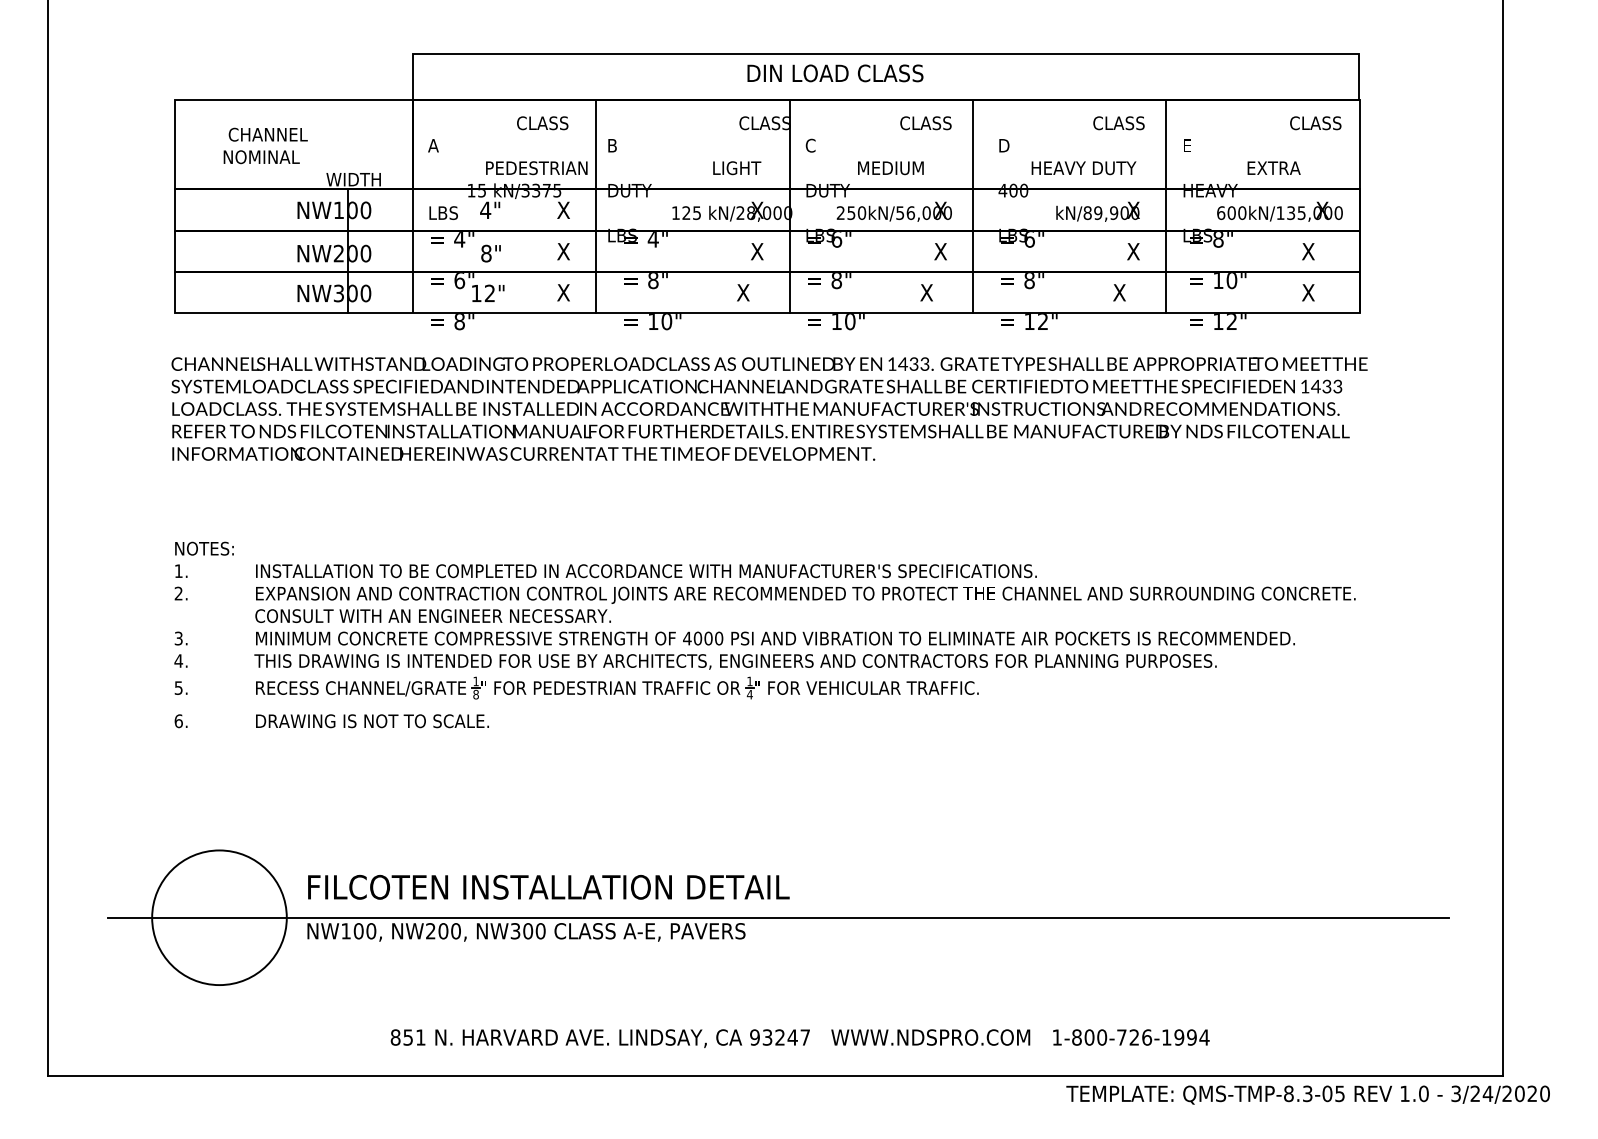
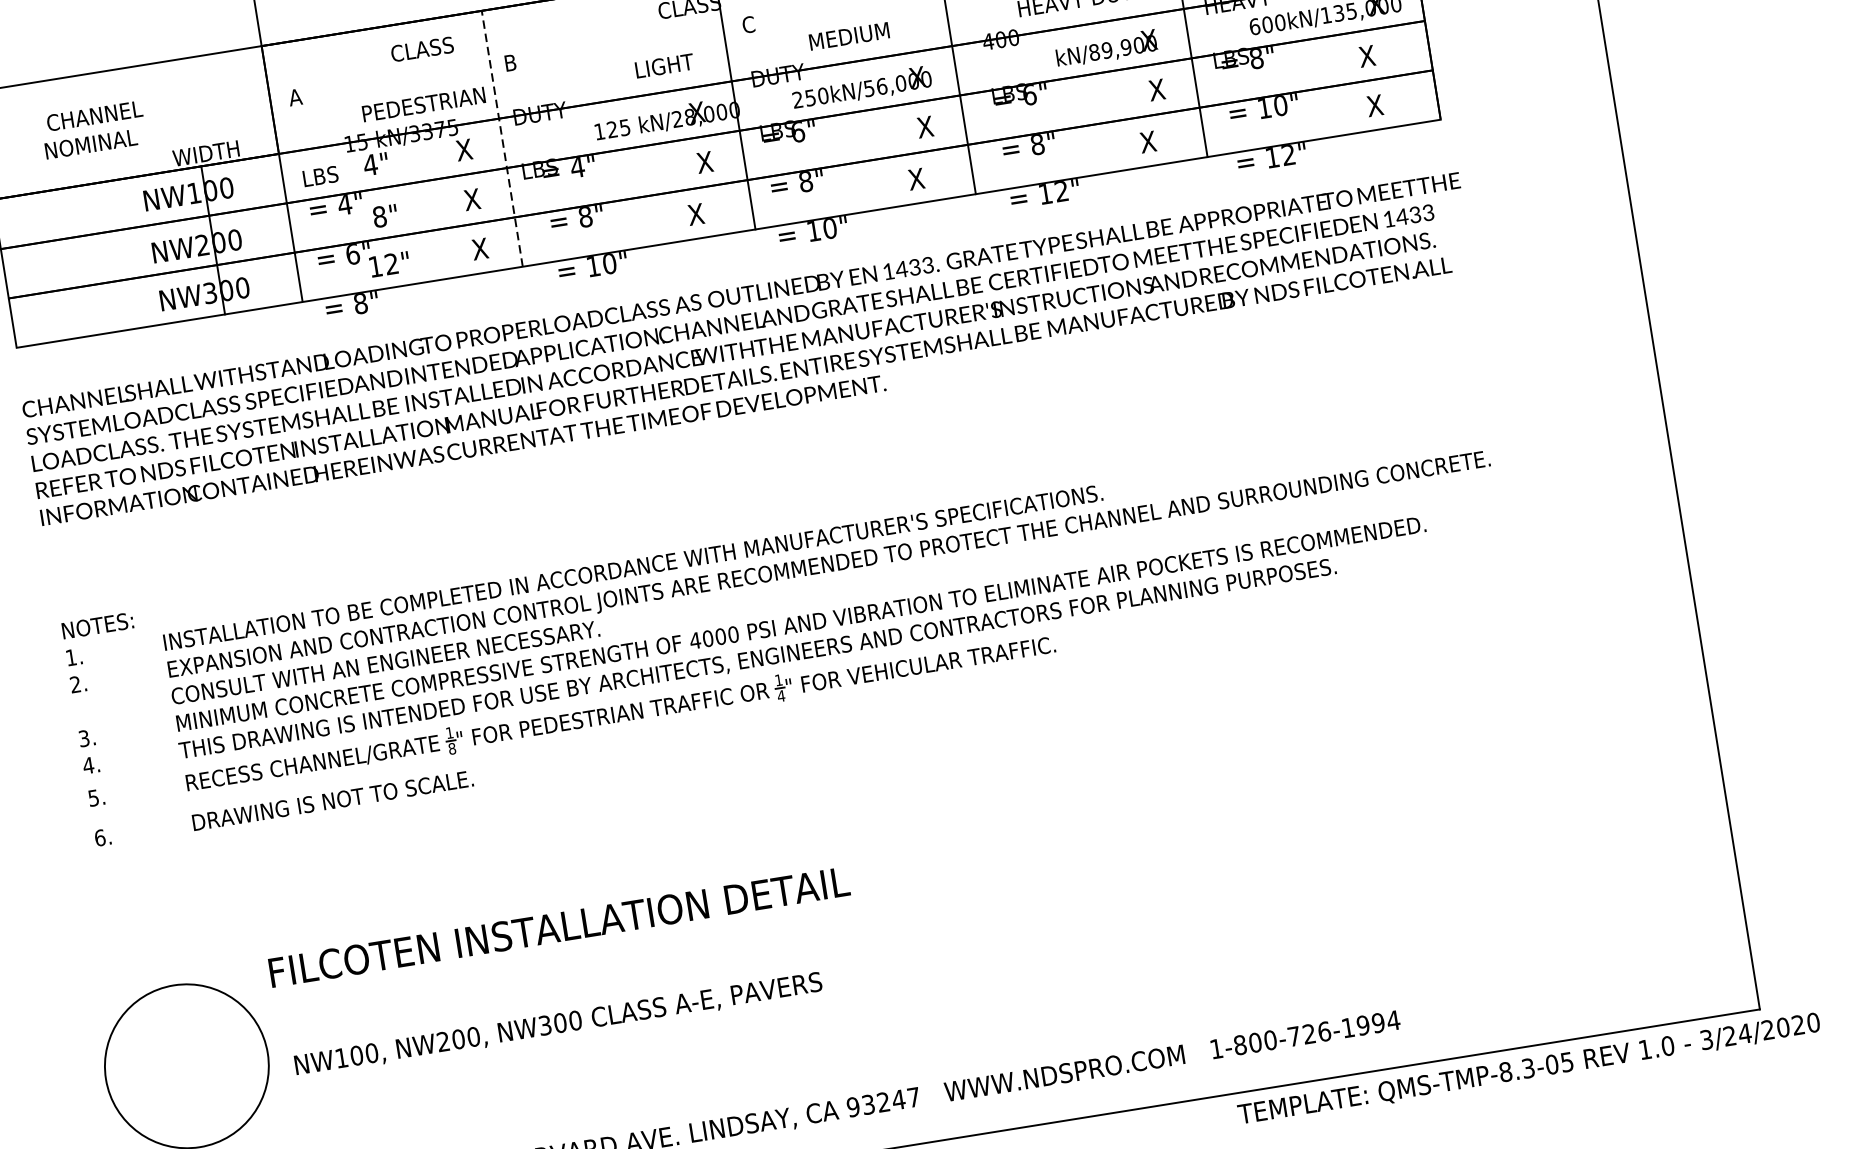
line: (595, 205) -> (501, 138), solid -> dashed
text: (548, 886) -> (558, 926), moved
line: (778, 917) -> (858, 958), removed

